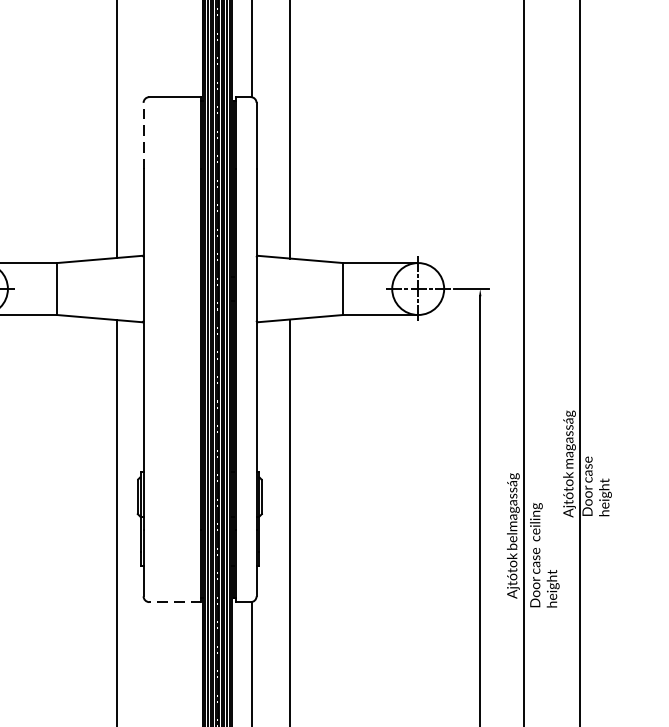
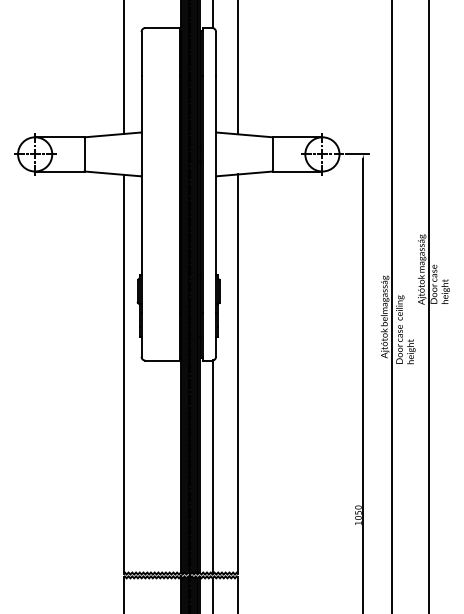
line: (143, 135) -> (141, 53), dashed -> solid
line: (175, 601) -> (162, 360), dashed -> solid

